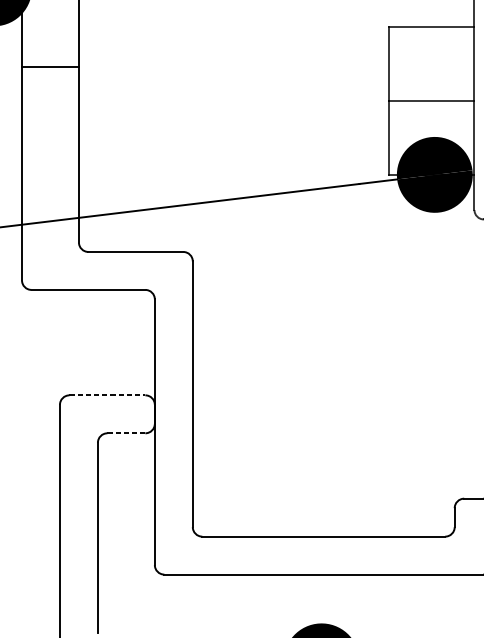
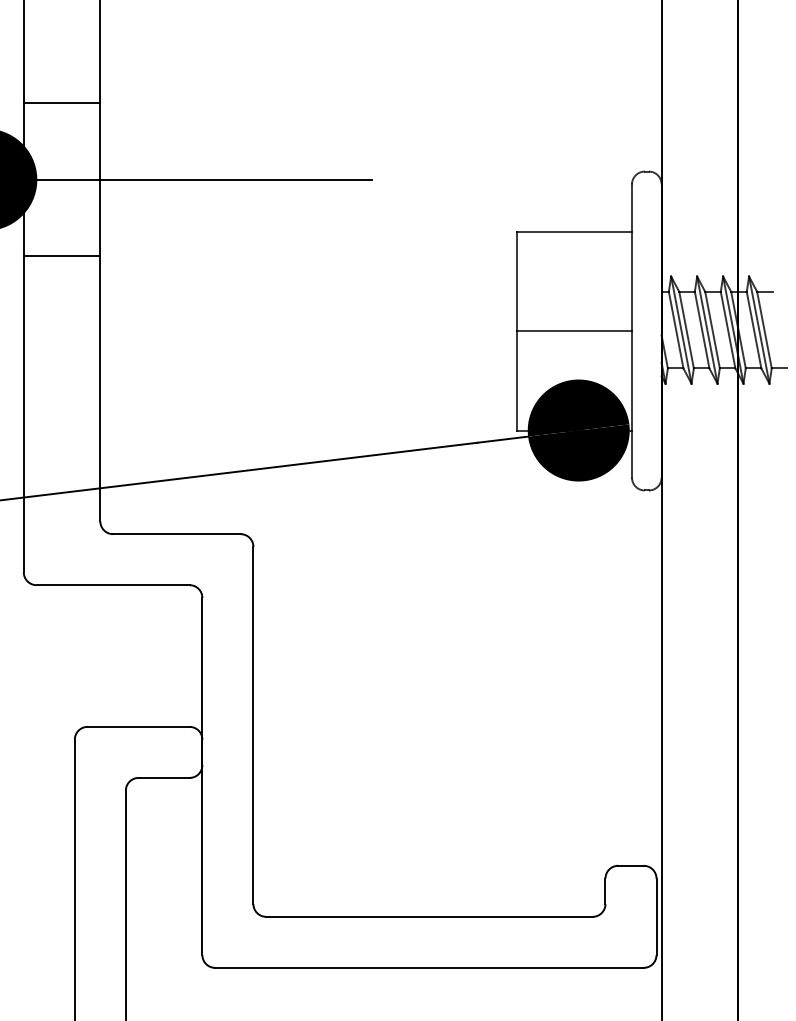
line: (50, 66) -> (61, 256), moved
line: (108, 395) -> (139, 726), dashed -> solid
line: (126, 432) -> (164, 777), dashed -> solid

